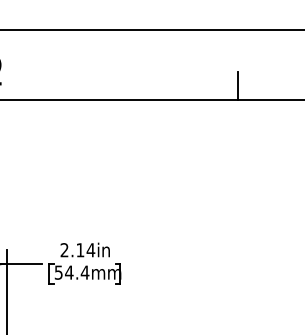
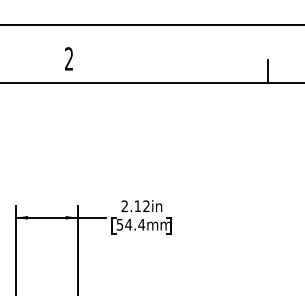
text: (90, 249) -> (146, 205), 2.14in -> 2.12in

